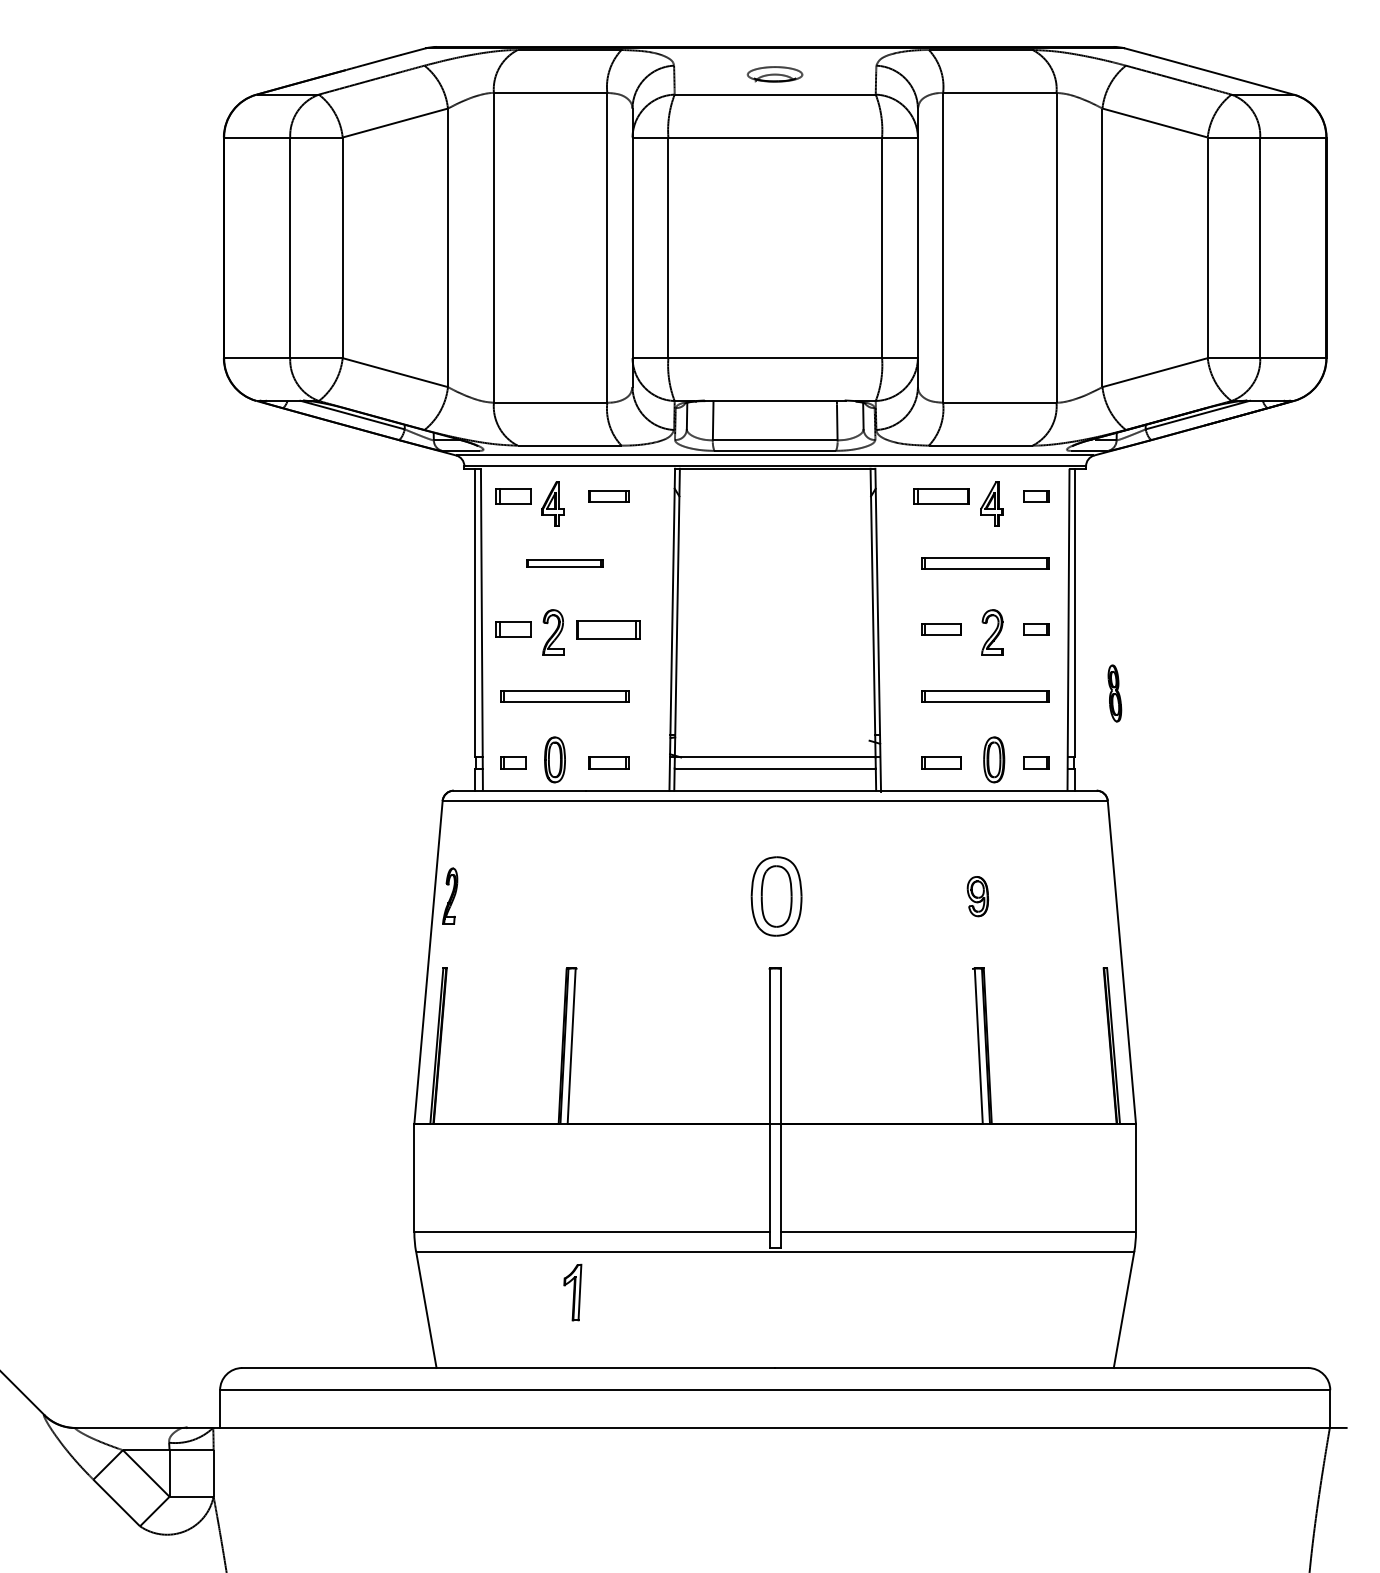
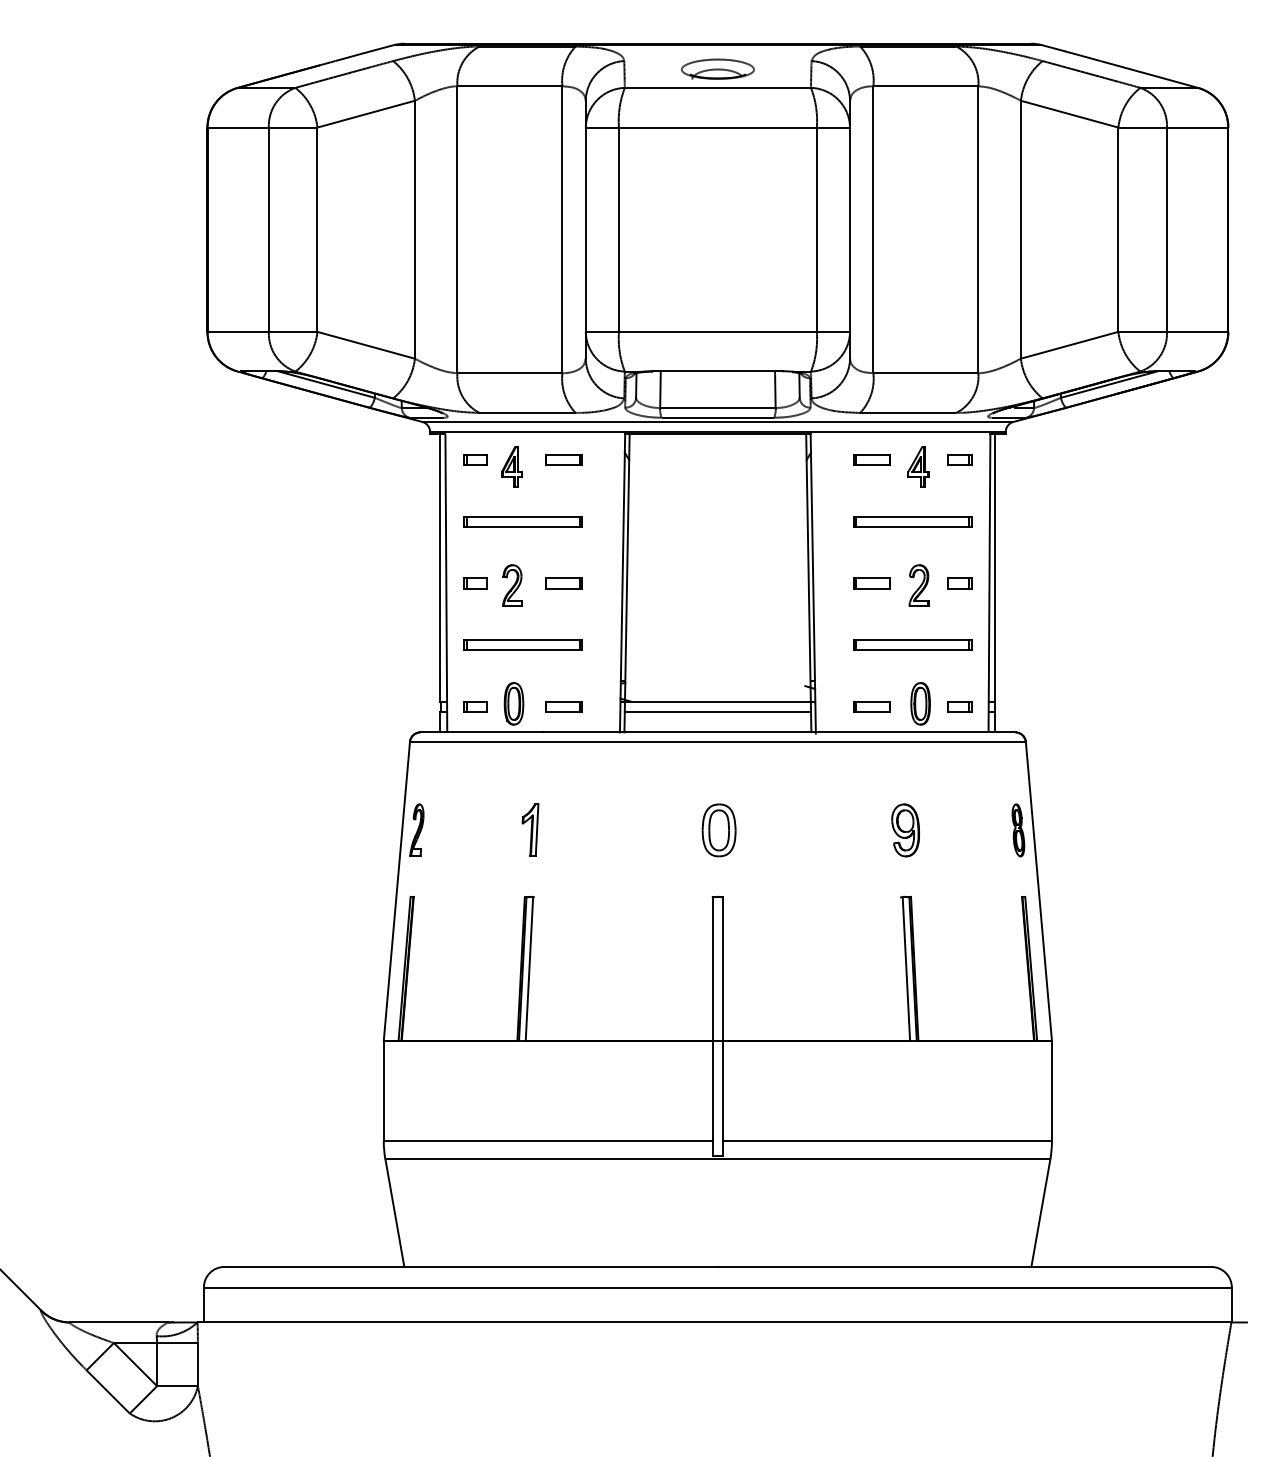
part: (774, 73) -> (717, 68), size x1.43
part: (513, 495) -> (475, 459), size x0.71
part: (941, 495) -> (871, 459), size x0.71
part: (564, 562) -> (522, 521), size x1.67
part: (513, 629) -> (475, 583), size x0.71
part: (608, 629) -> (563, 583), size x0.62
part: (1114, 693) -> (1018, 830), moved
part: (775, 896) -> (718, 830), size x0.71
part: (977, 896) -> (905, 830), size x1.43
part: (572, 1291) -> (530, 829), moved

